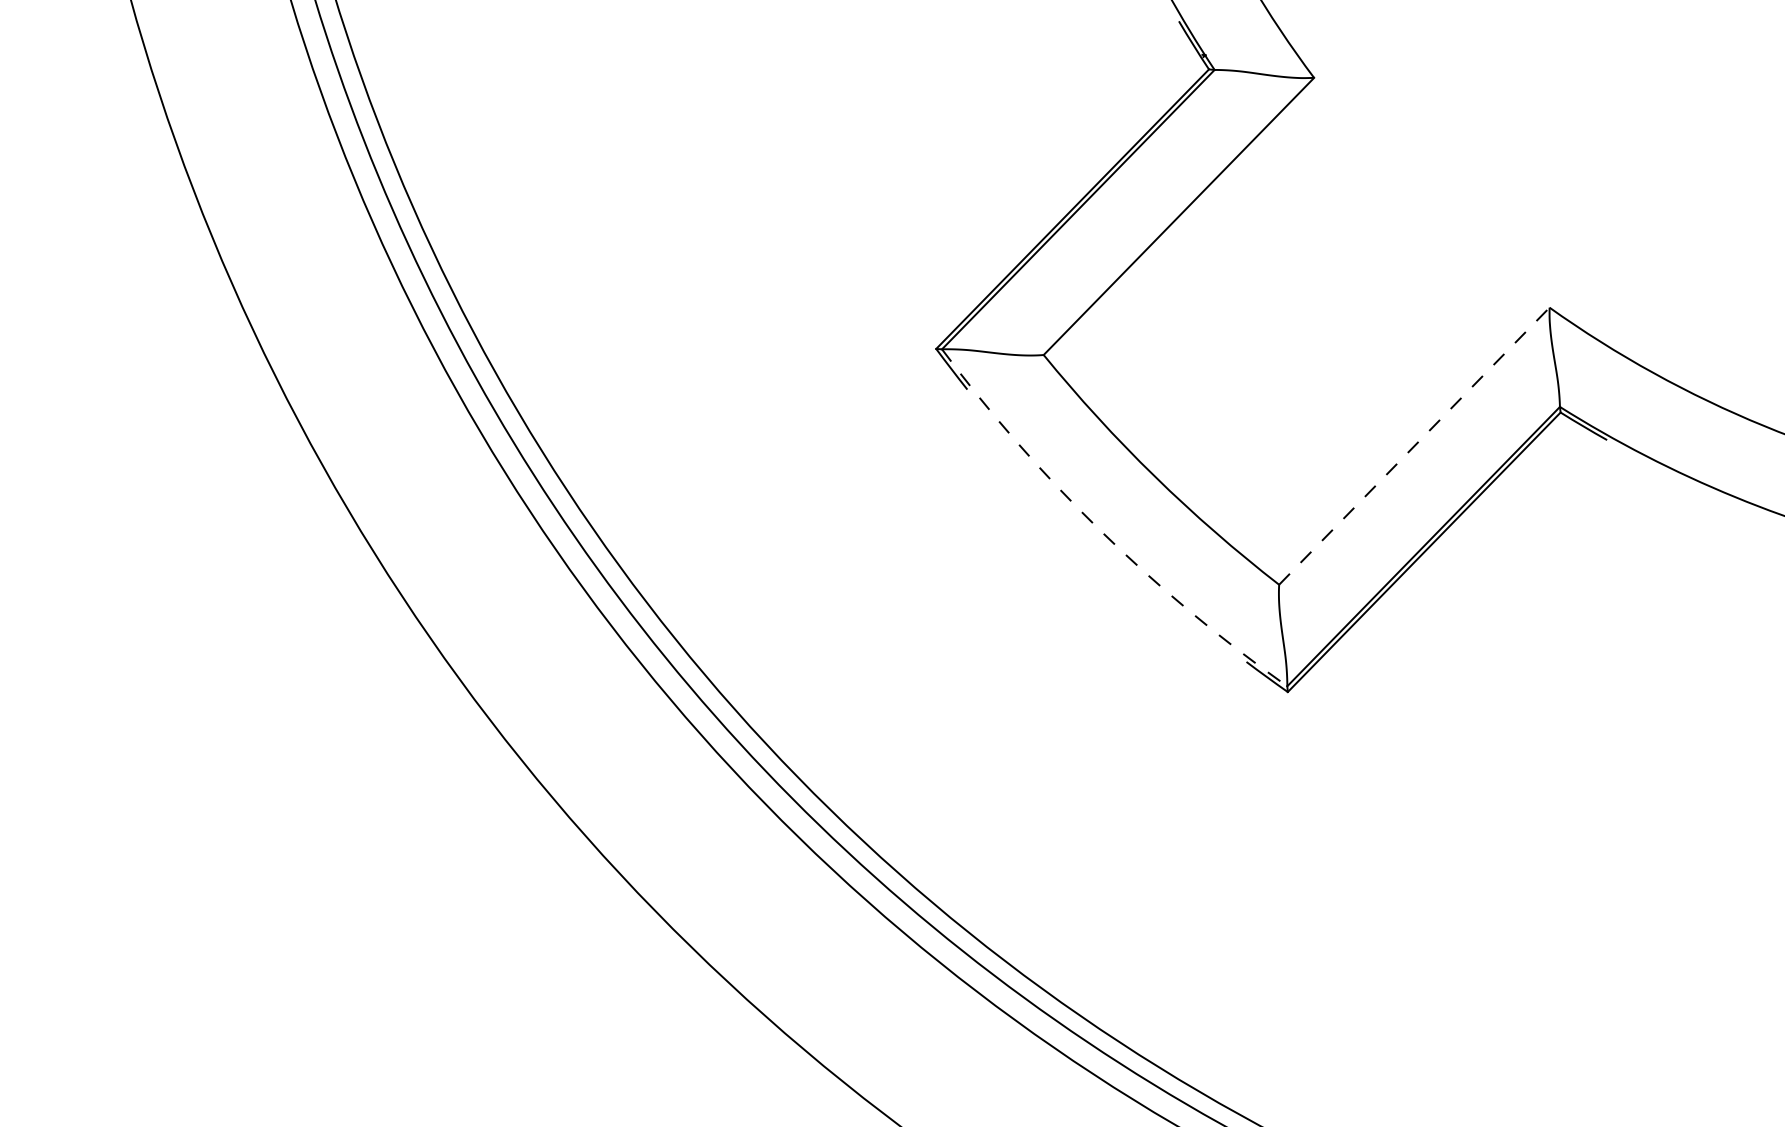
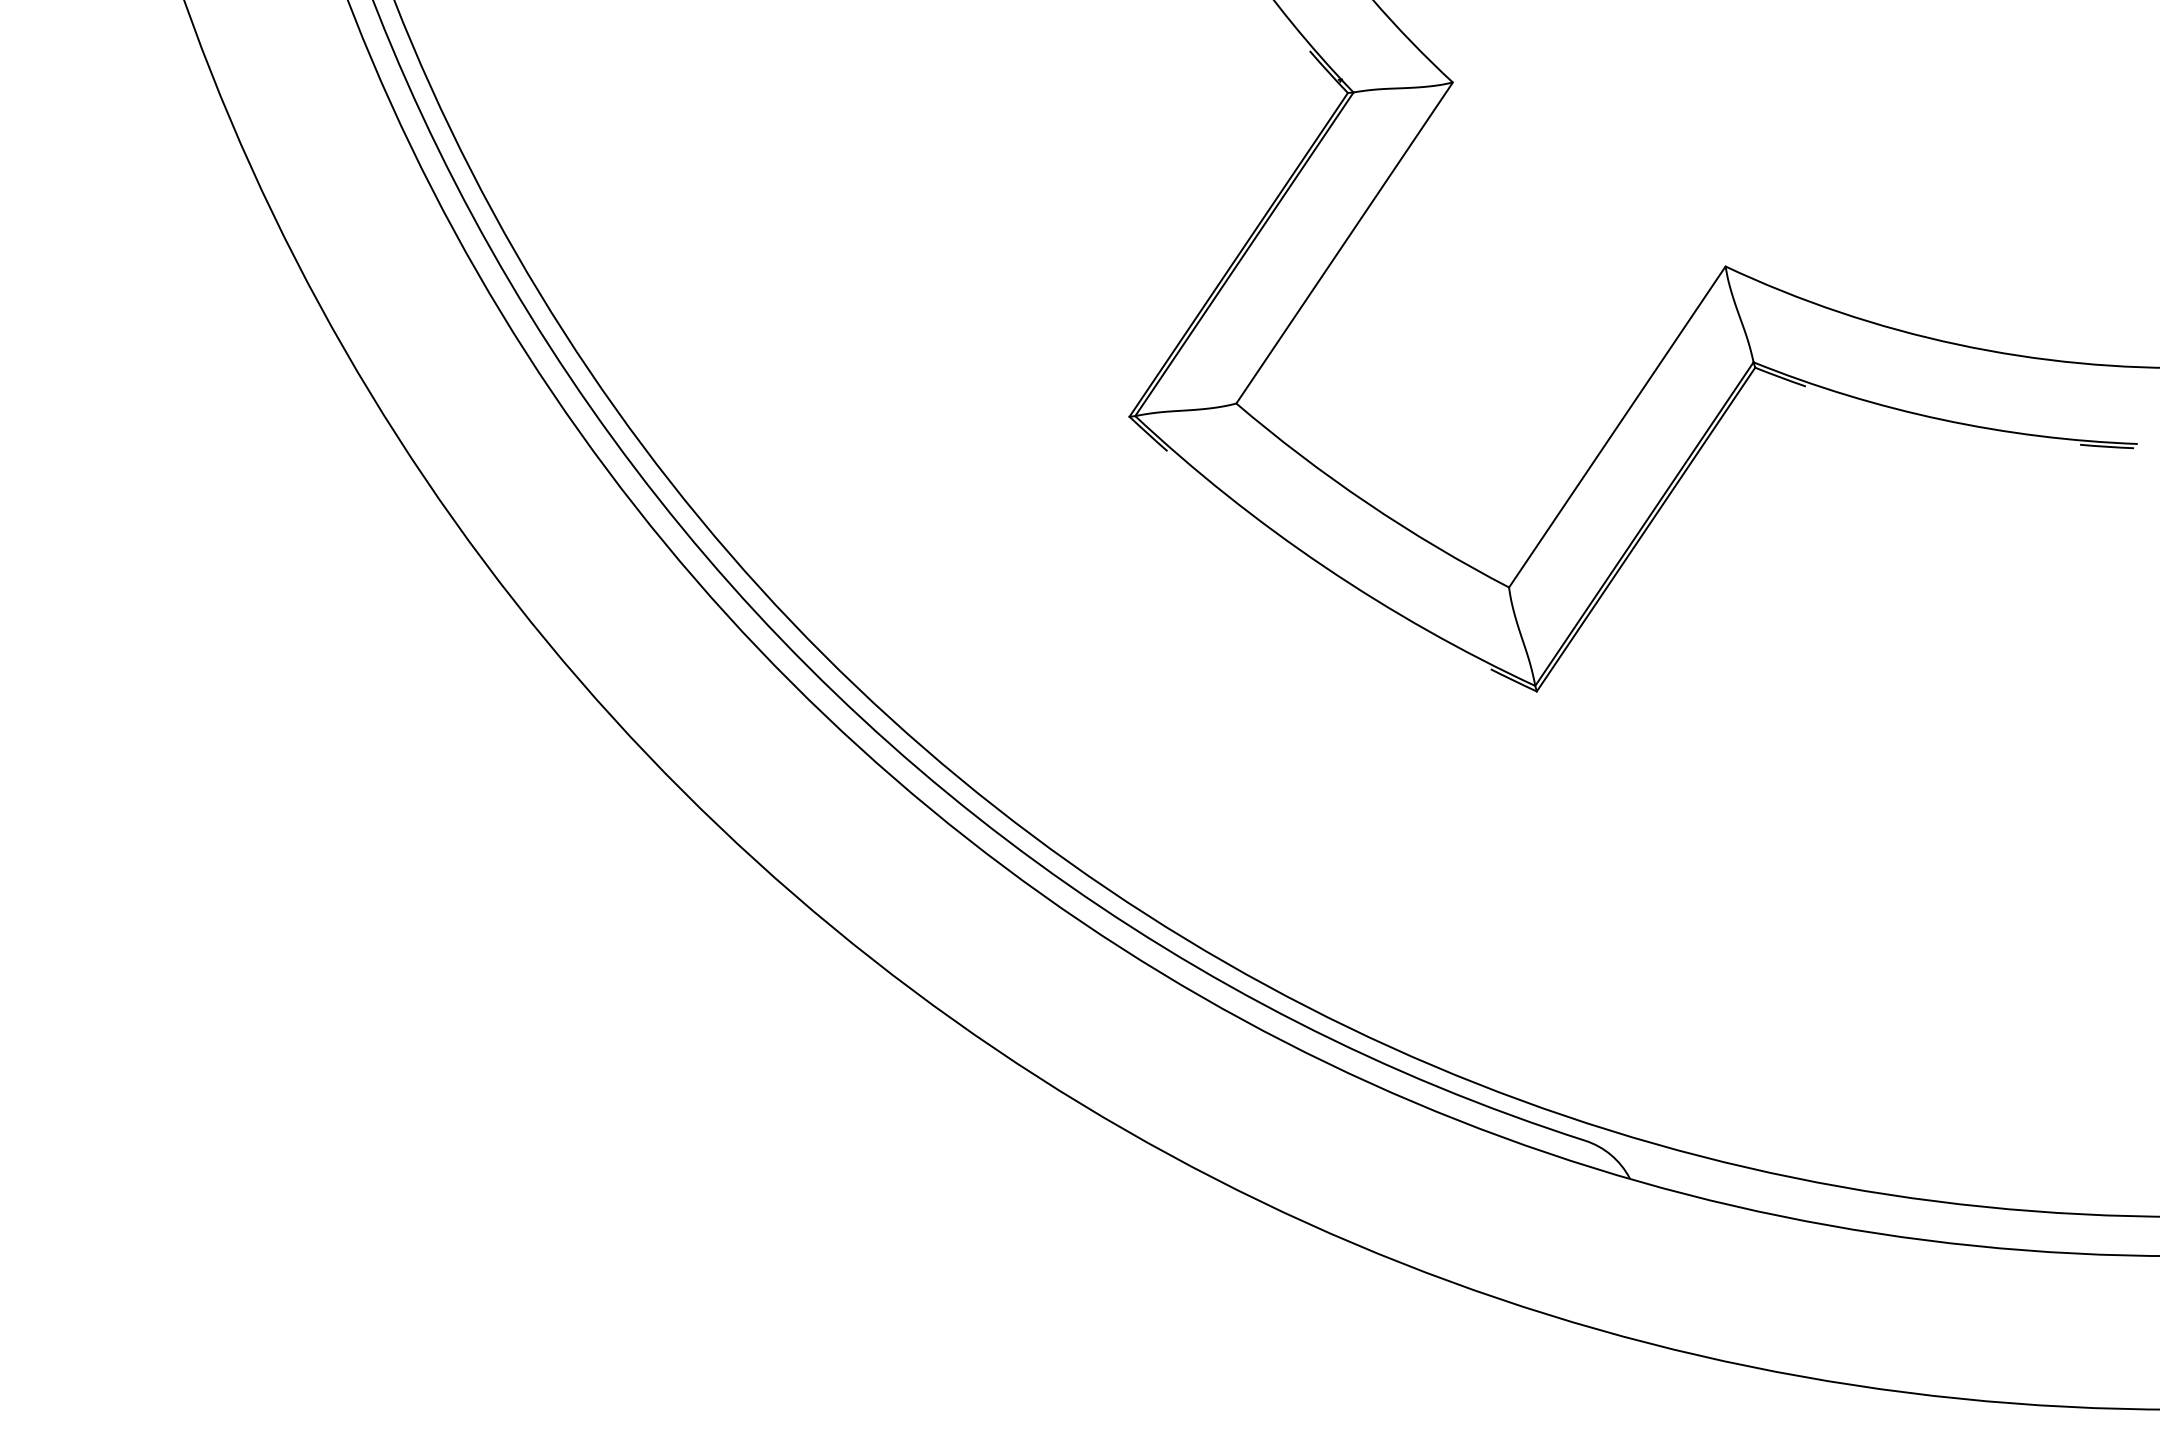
line: (1414, 445) -> (1617, 426), dashed -> solid
arc: (1101, 531) -> (1324, 566), dashed -> solid

